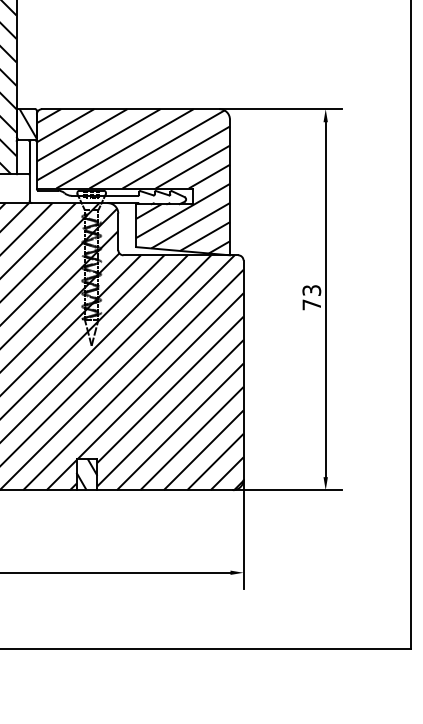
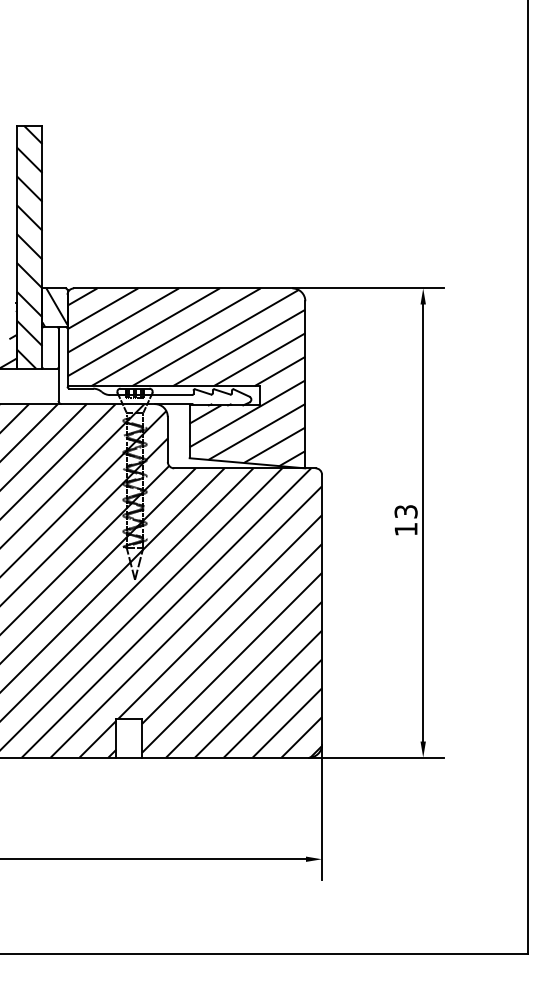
text: (311, 304) -> (405, 529), 73 -> 13
hatch: (87, 474) -> (129, 738), removed

